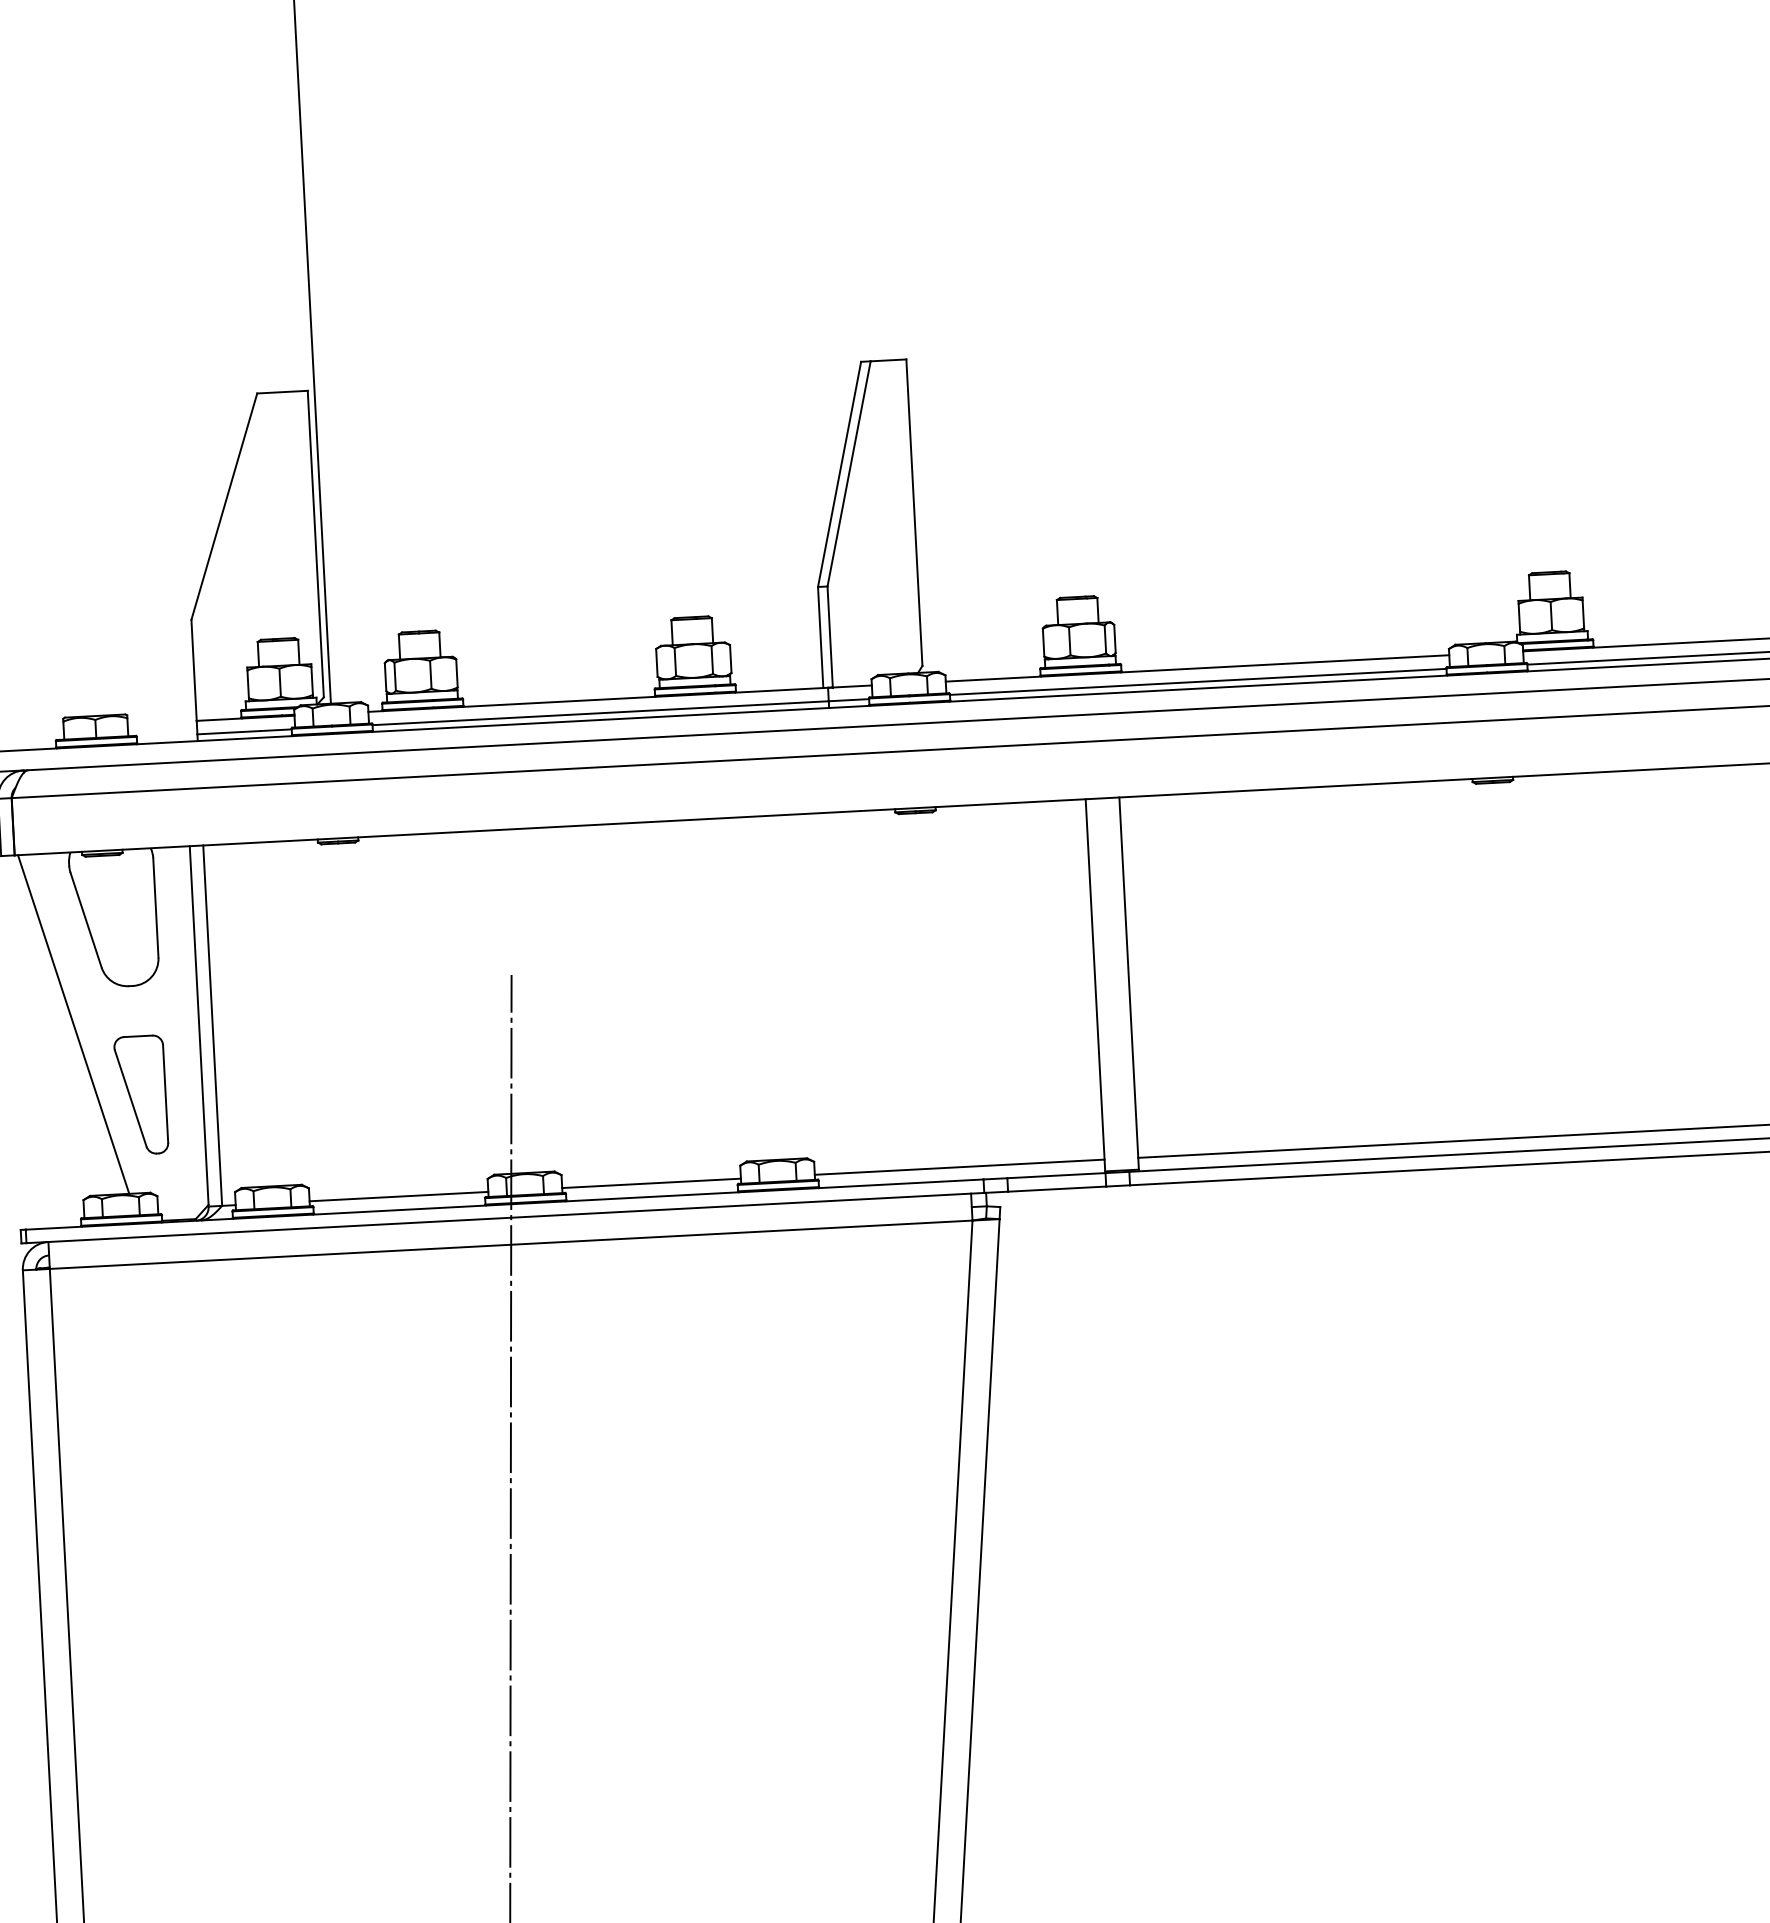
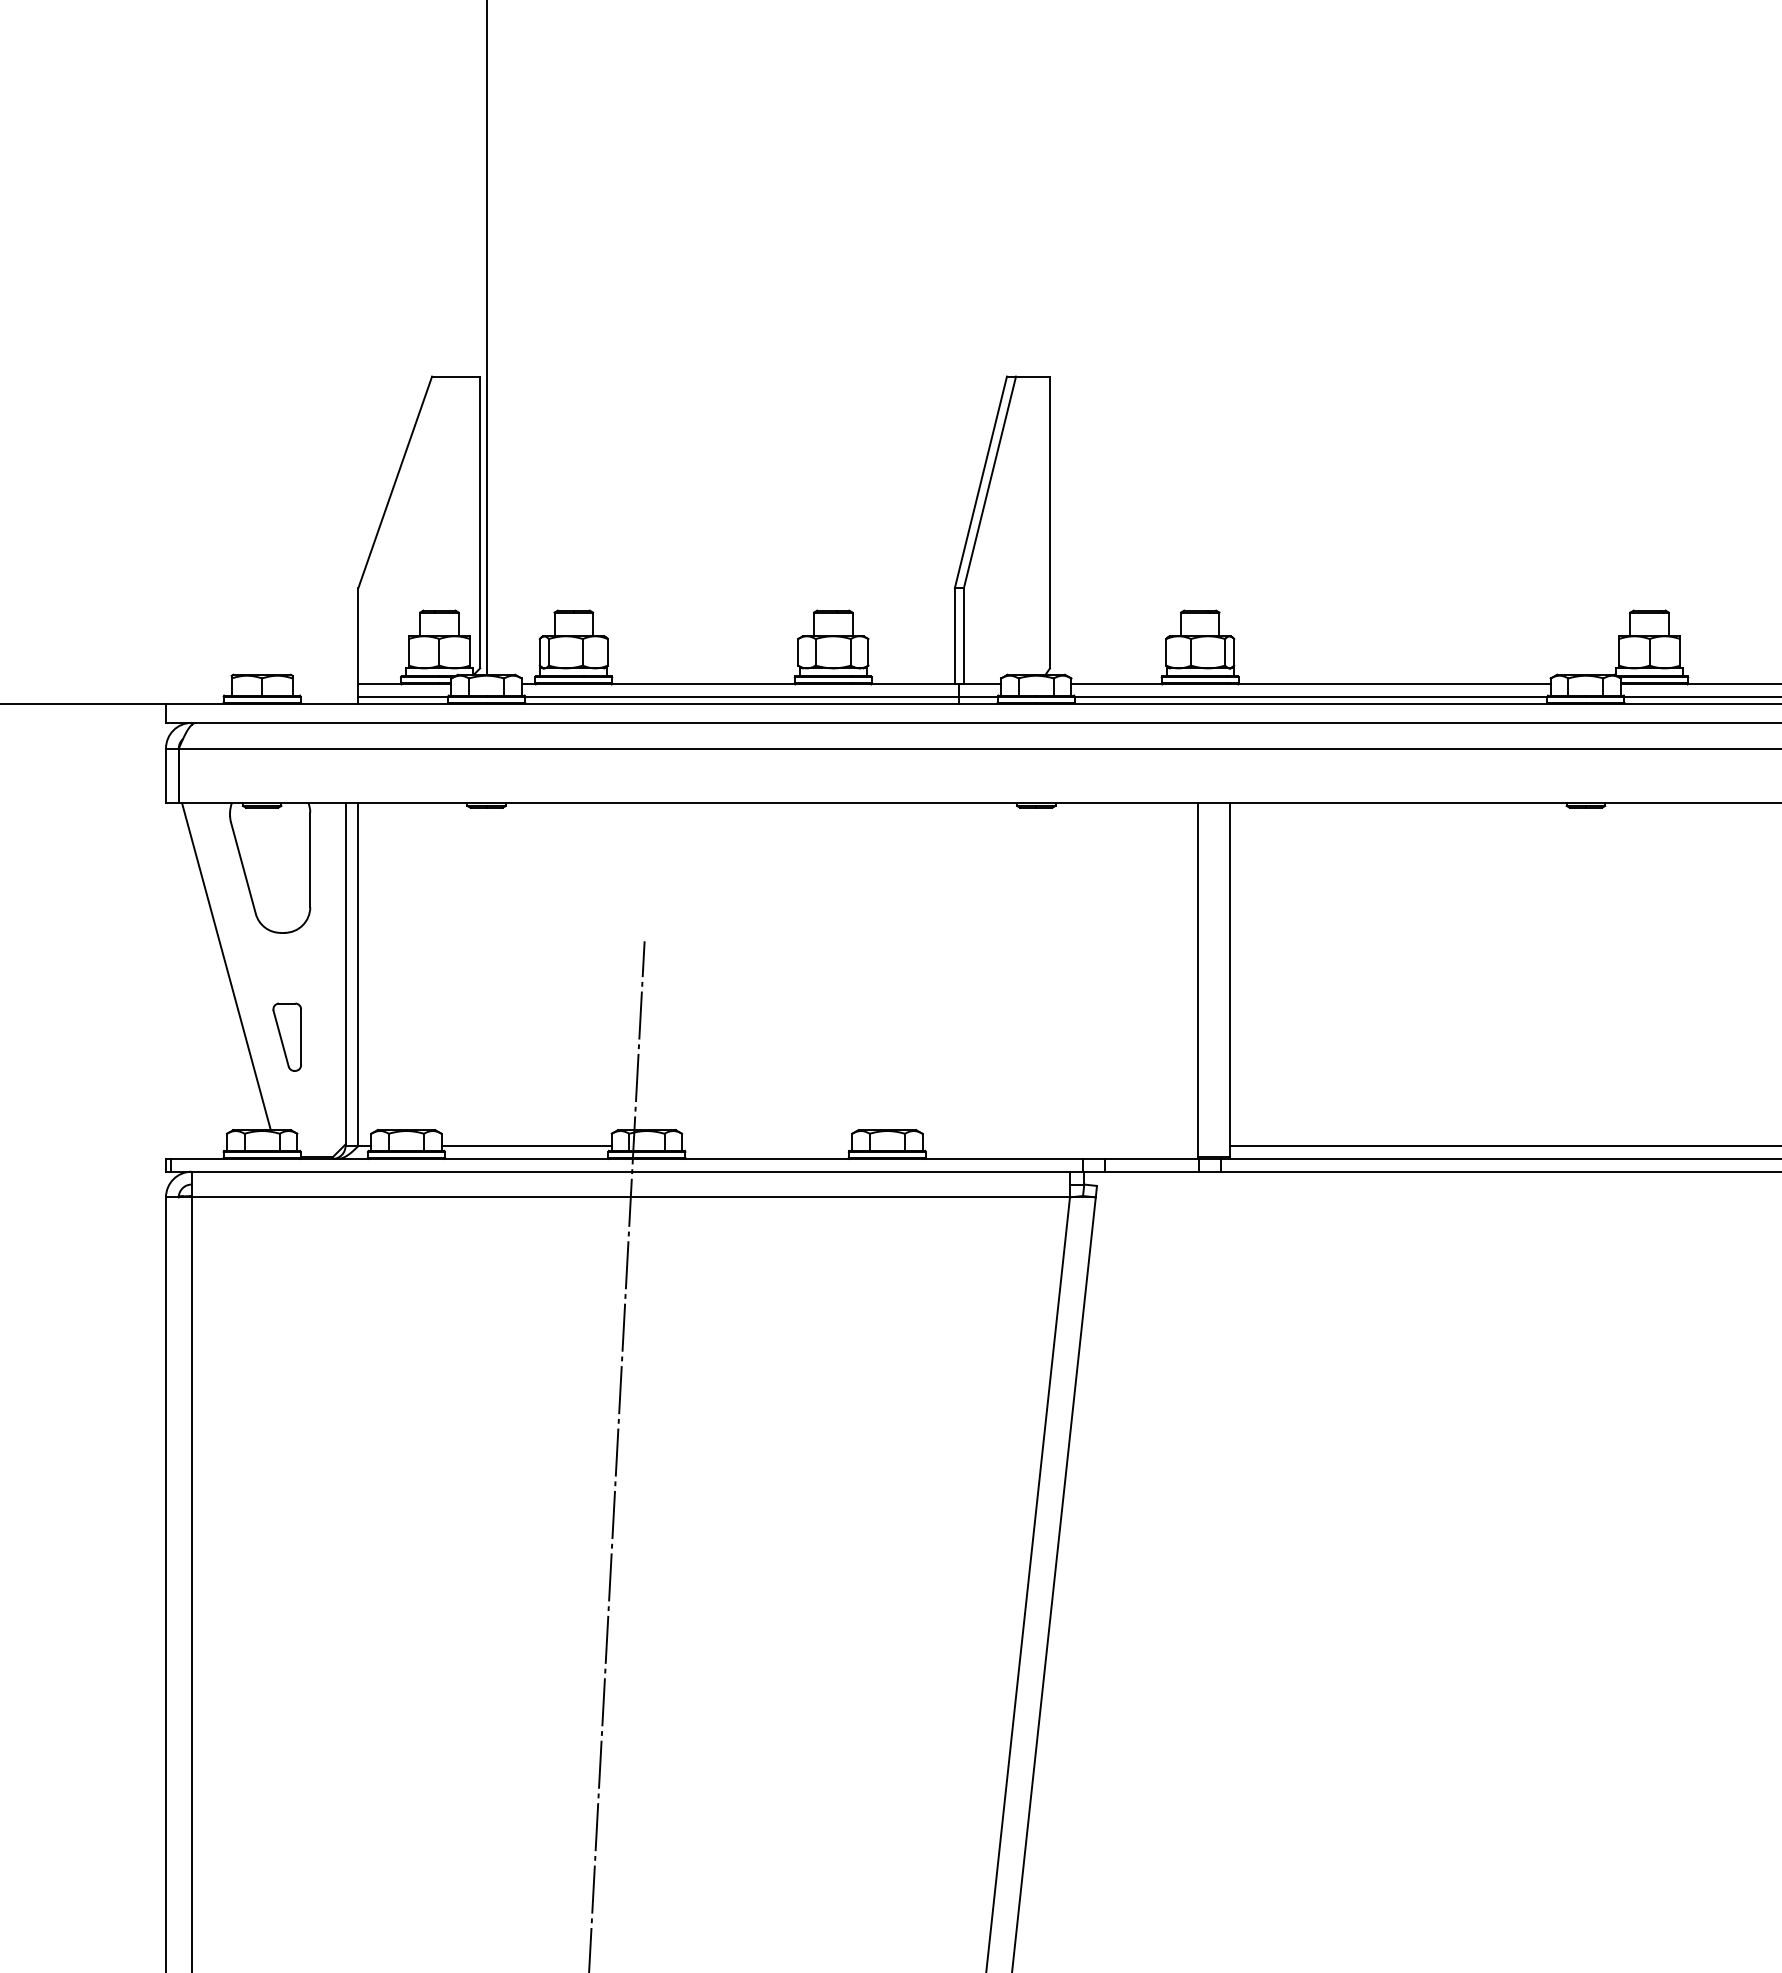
part: (141, 1095) -> (287, 1037), size x0.6
line: (959, 1167) -> (1060, 1146), removed
line: (651, 1183) -> (767, 1146), removed

